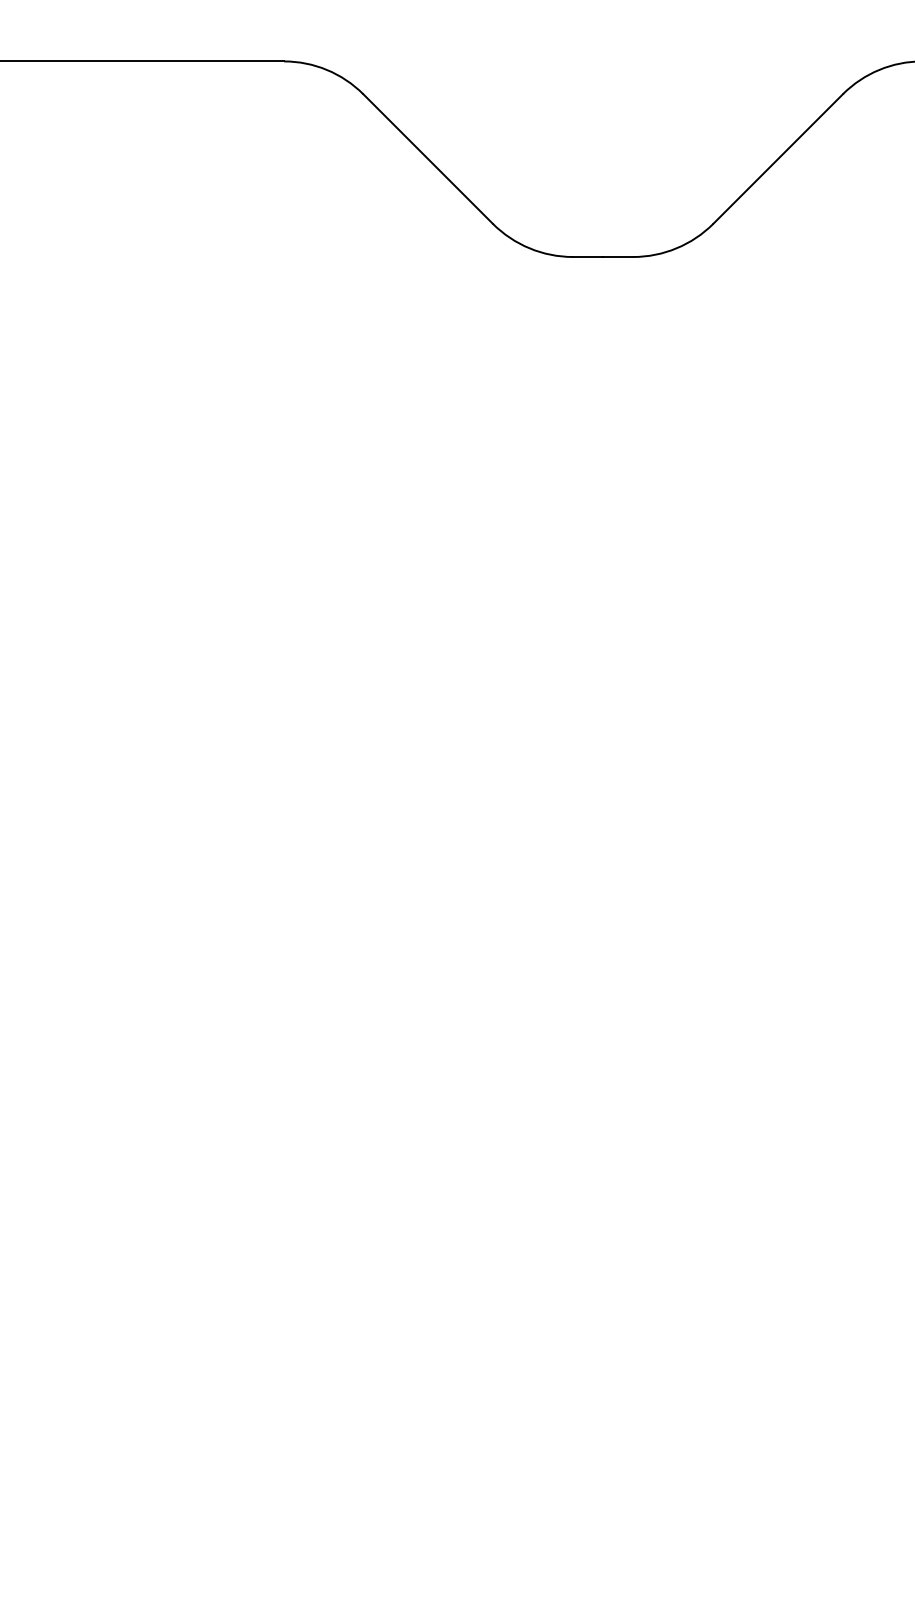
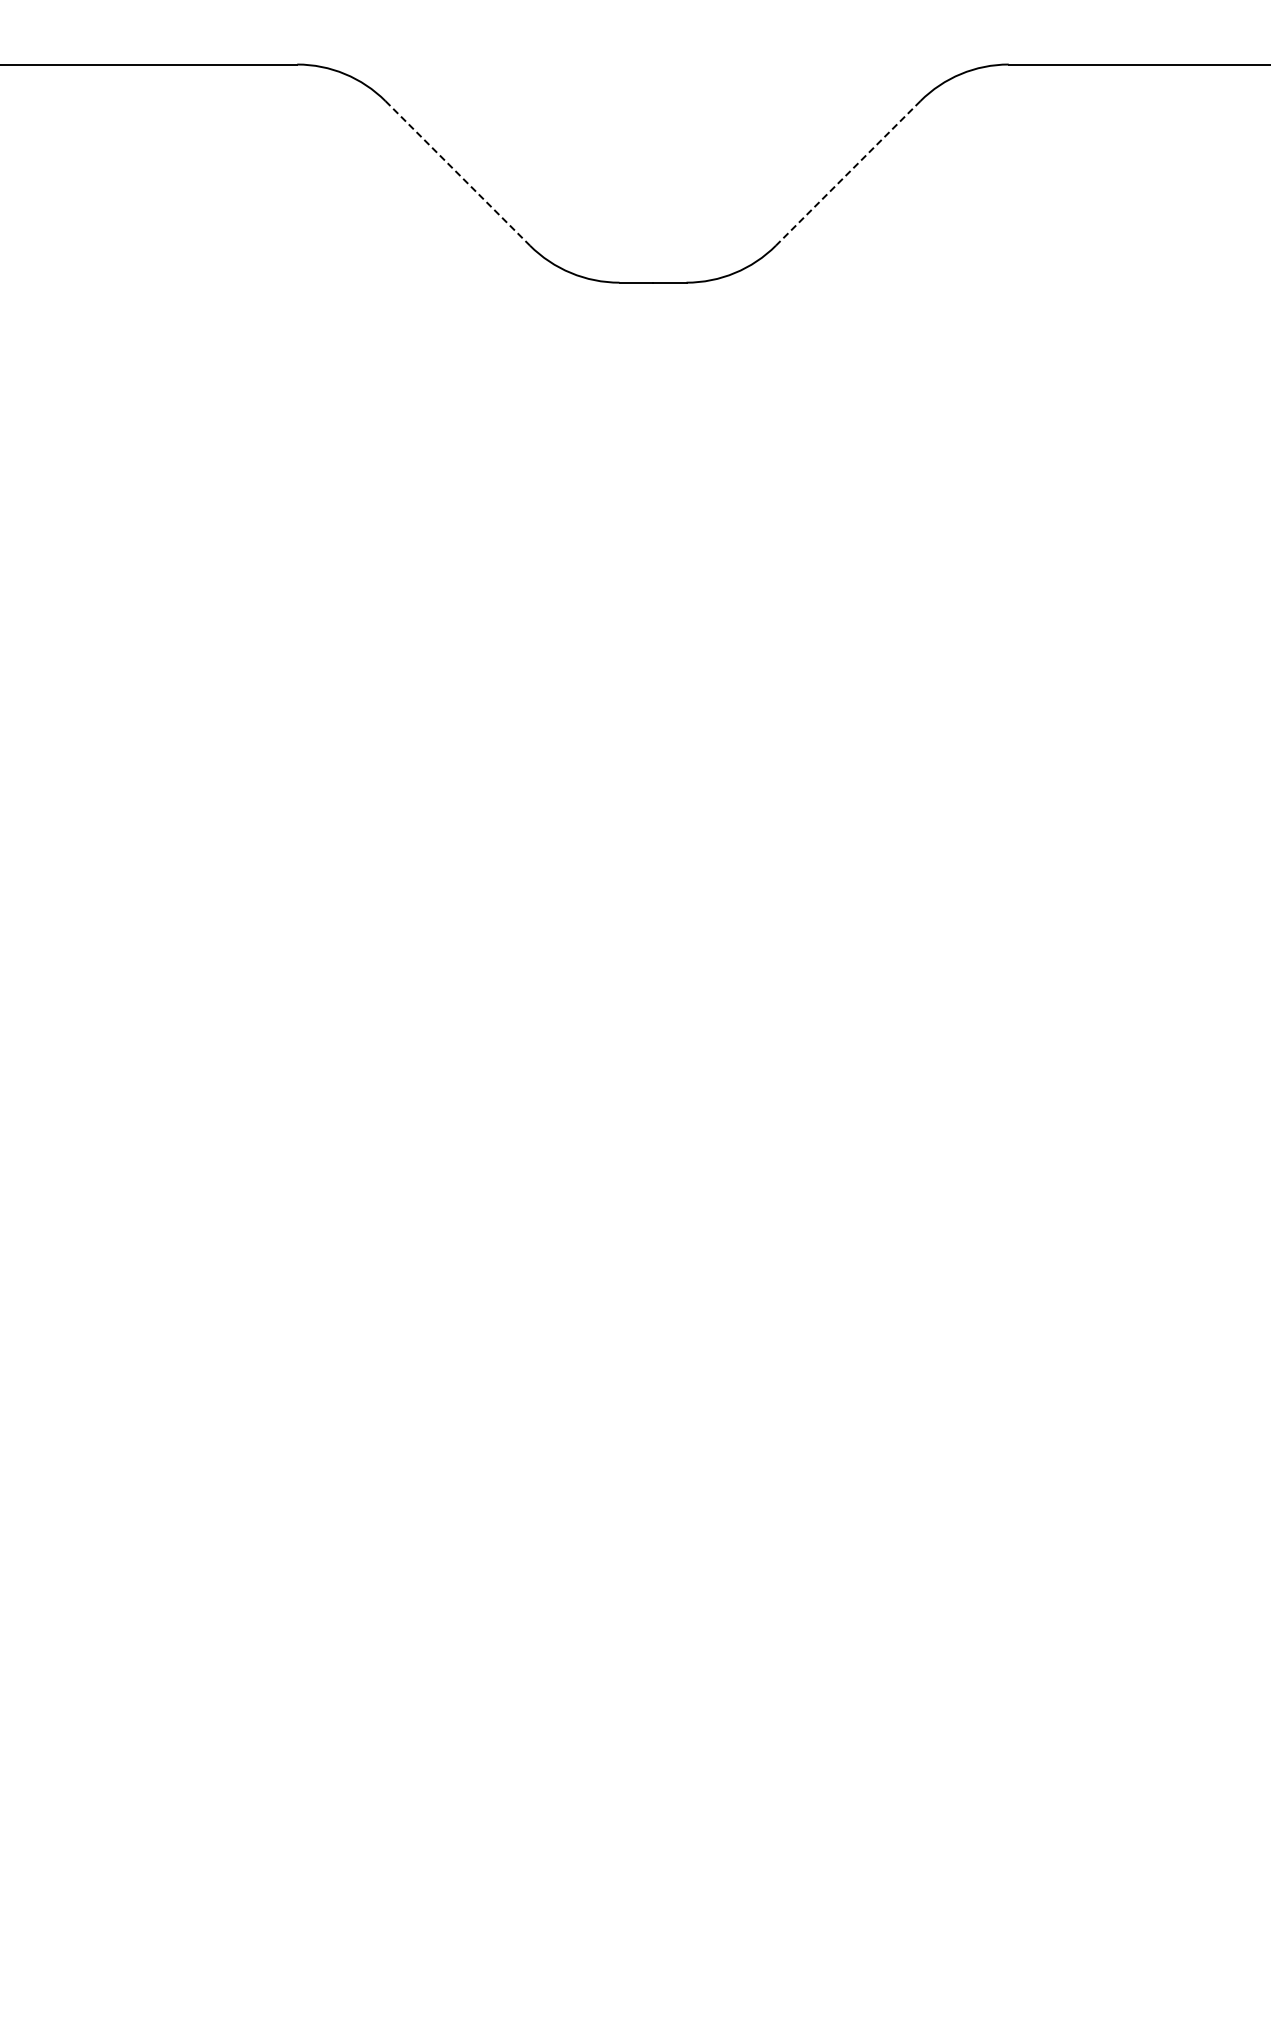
line: (428, 159) -> (458, 173), solid -> dashed
line: (777, 159) -> (847, 173), solid -> dashed

